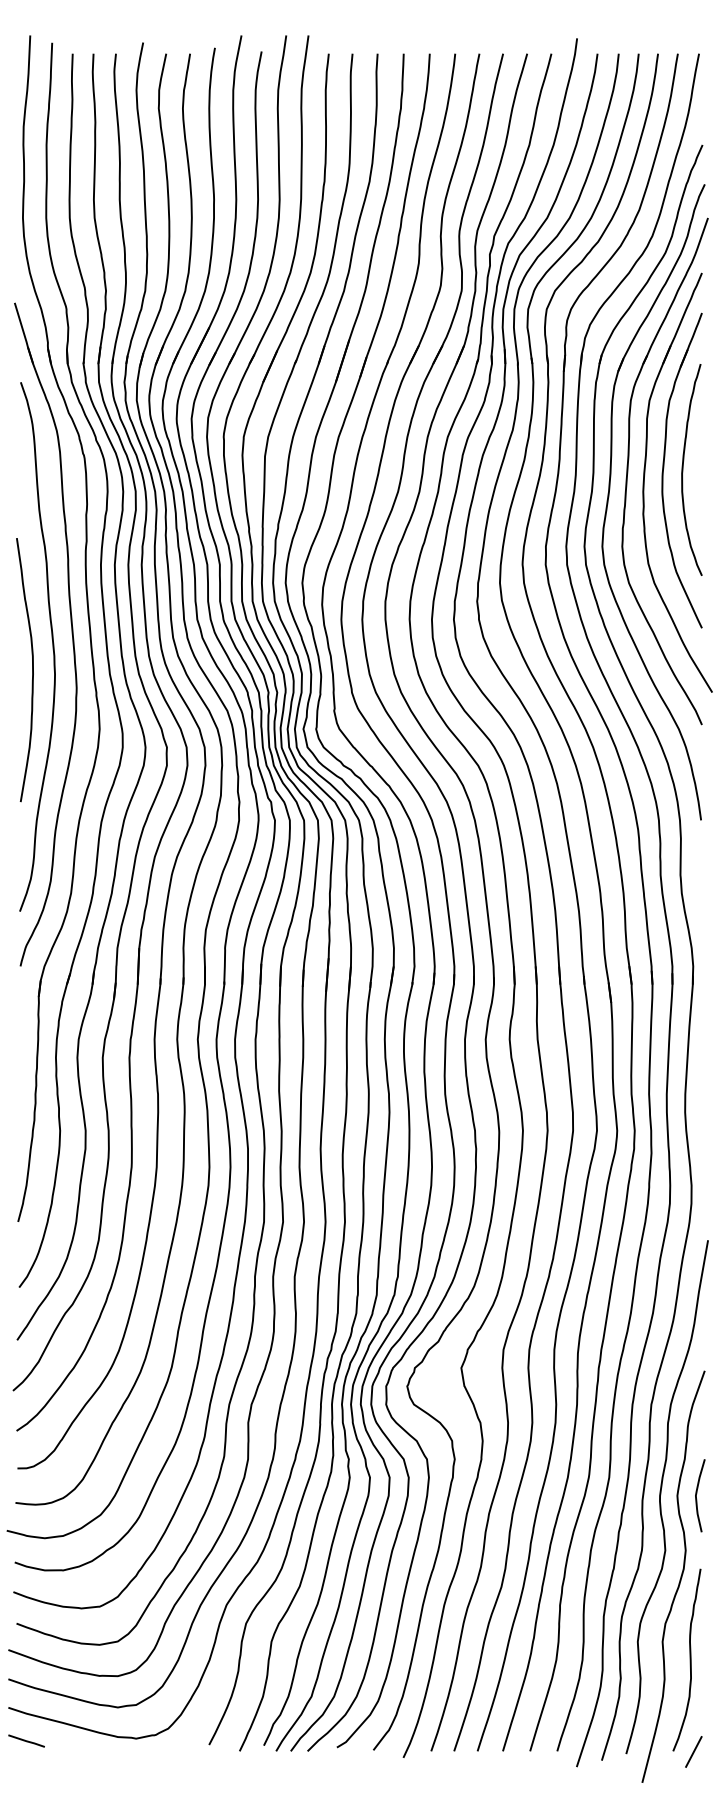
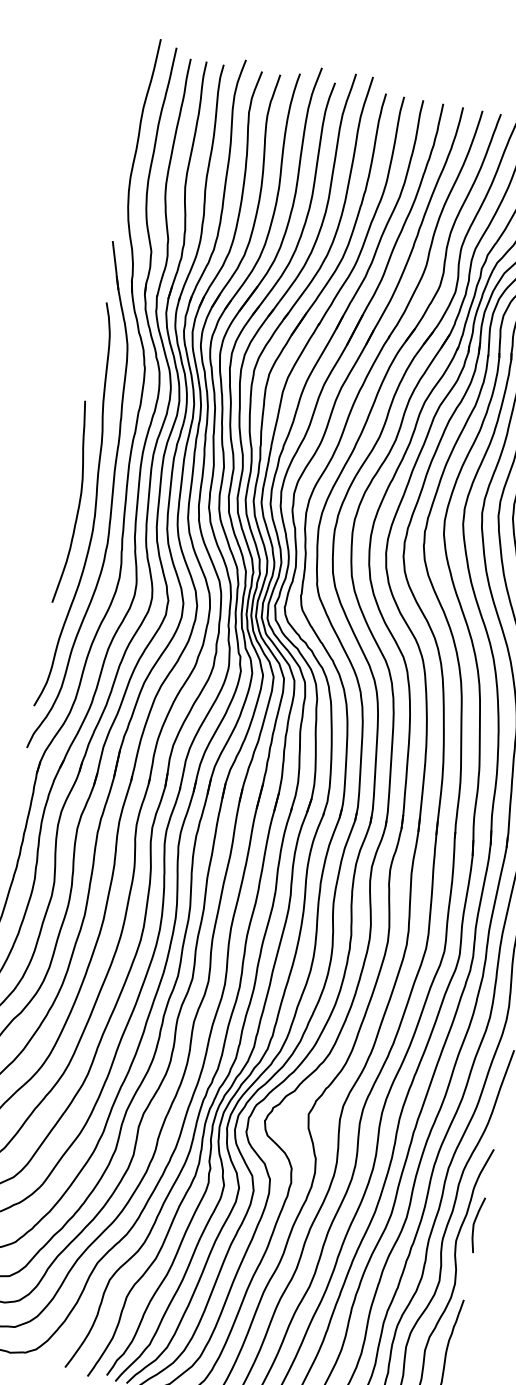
curve: (32, 670) -> (79, 503), moved
curve: (697, 1493) -> (475, 1222), moved

